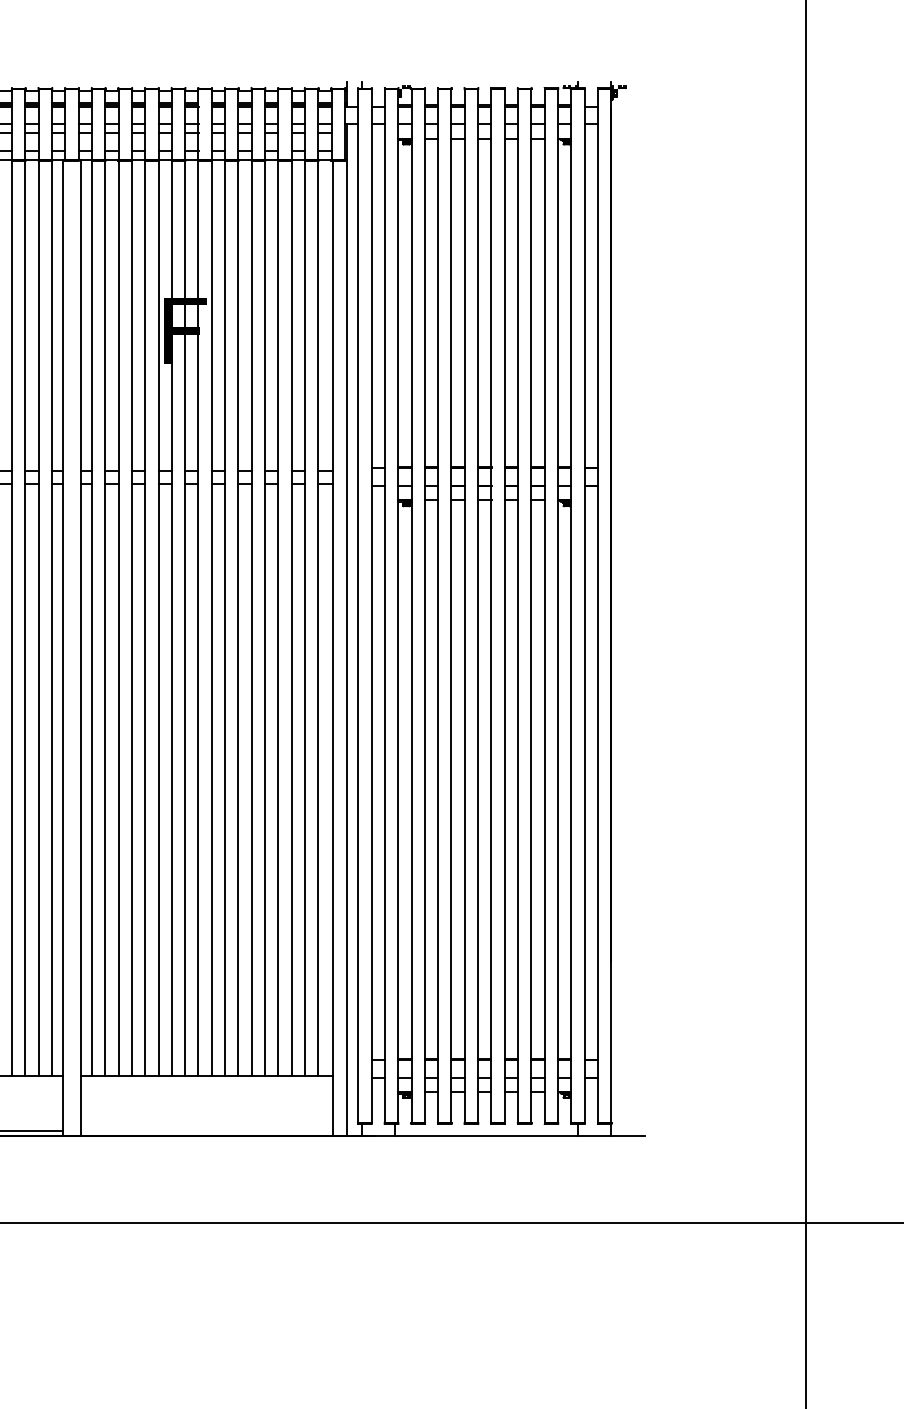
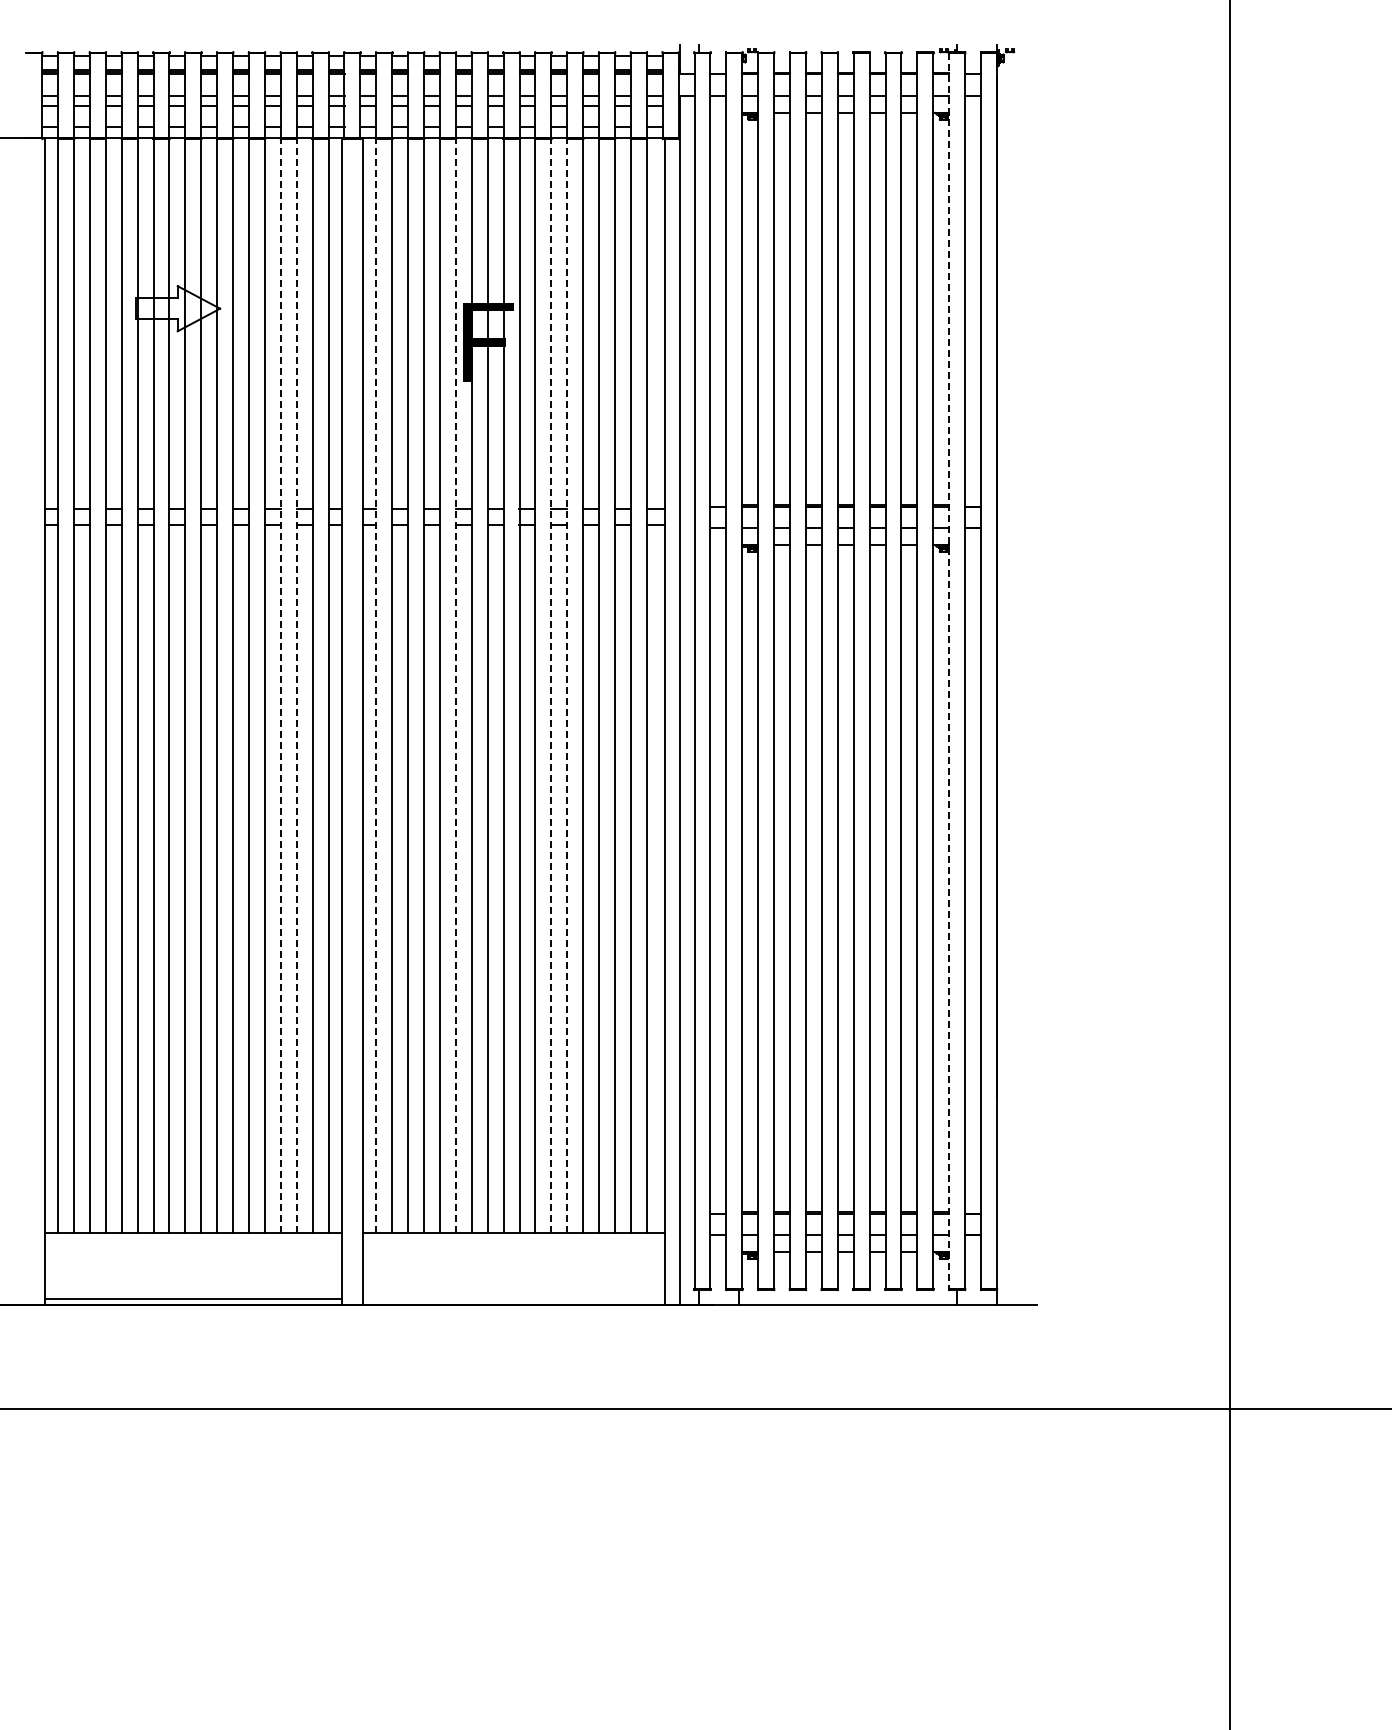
line: (571, 606) -> (949, 671), solid -> dashed
line: (11, 618) -> (280, 686), solid -> dashed
line: (25, 618) -> (296, 686), solid -> dashed
line: (92, 618) -> (376, 686), solid -> dashed
line: (158, 618) -> (455, 686), solid -> dashed
line: (238, 618) -> (551, 686), solid -> dashed
line: (251, 618) -> (567, 686), solid -> dashed

